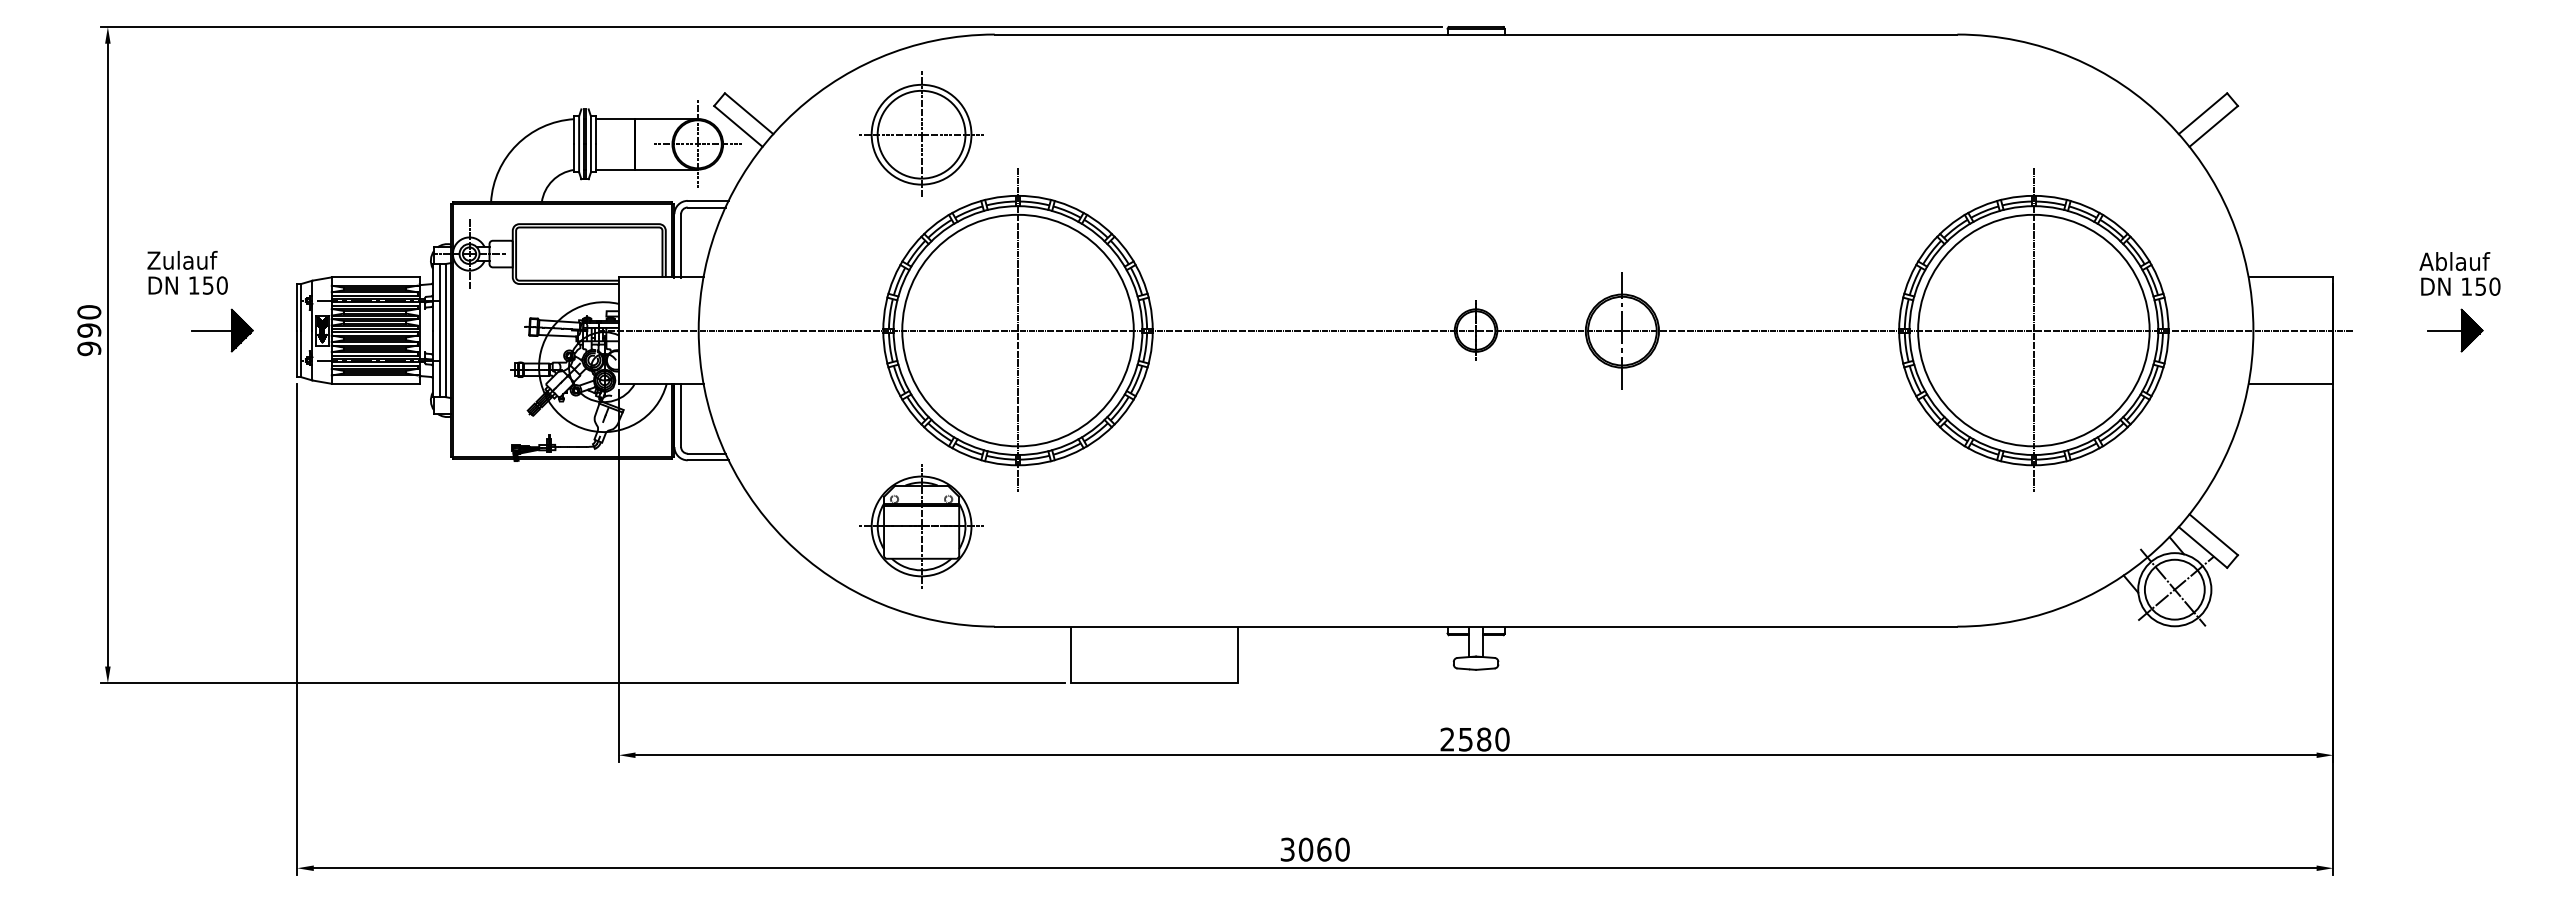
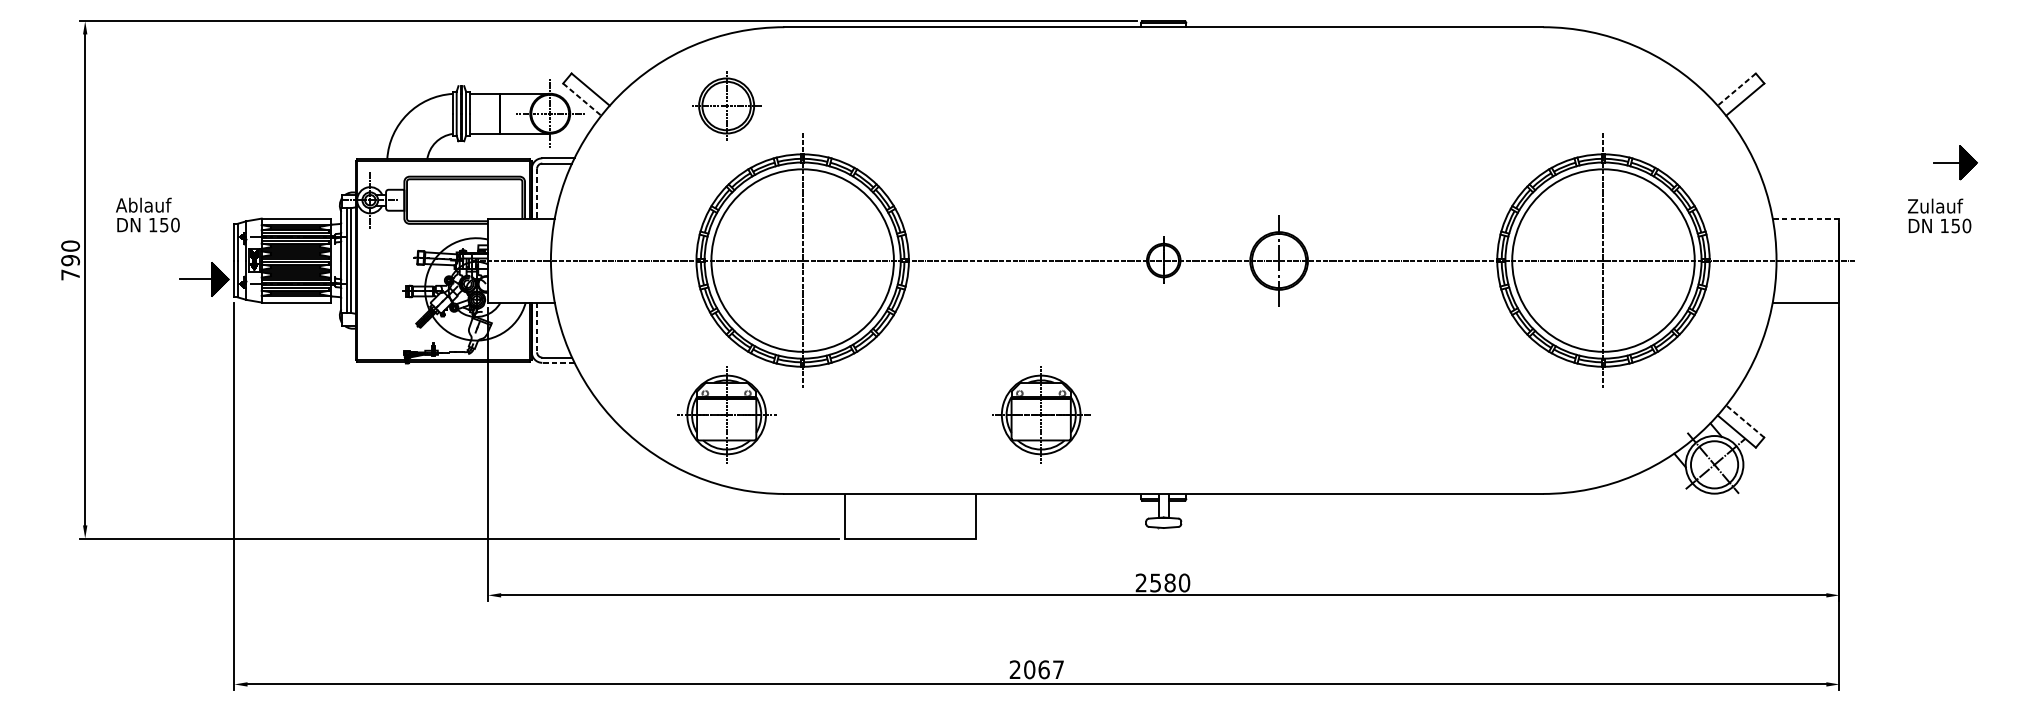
line: (2203, 113) -> (1737, 89), solid -> dashed
line: (738, 126) -> (582, 99), solid -> dashed
part: (921, 133) -> (726, 105), size x0.7
line: (681, 245) -> (537, 193), solid -> dashed
text: (160, 259) -> (126, 204), Zulauf -> Ablauf
text: (2432, 261) -> (1917, 206), Ablauf -> Zulauf
line: (2290, 277) -> (1805, 218), solid -> dashed
part: (222, 330) -> (204, 279), moved
part: (2455, 330) -> (1955, 162), moved
text: (89, 348) -> (70, 274), 990 -> 790
line: (681, 415) -> (537, 327), solid -> dashed
line: (707, 460) -> (557, 362), solid -> dashed
part: (1320, 526) -> (1041, 415), added
line: (2213, 534) -> (1745, 421), solid -> dashed
text: (1314, 849) -> (1036, 669), 3060 -> 2067

